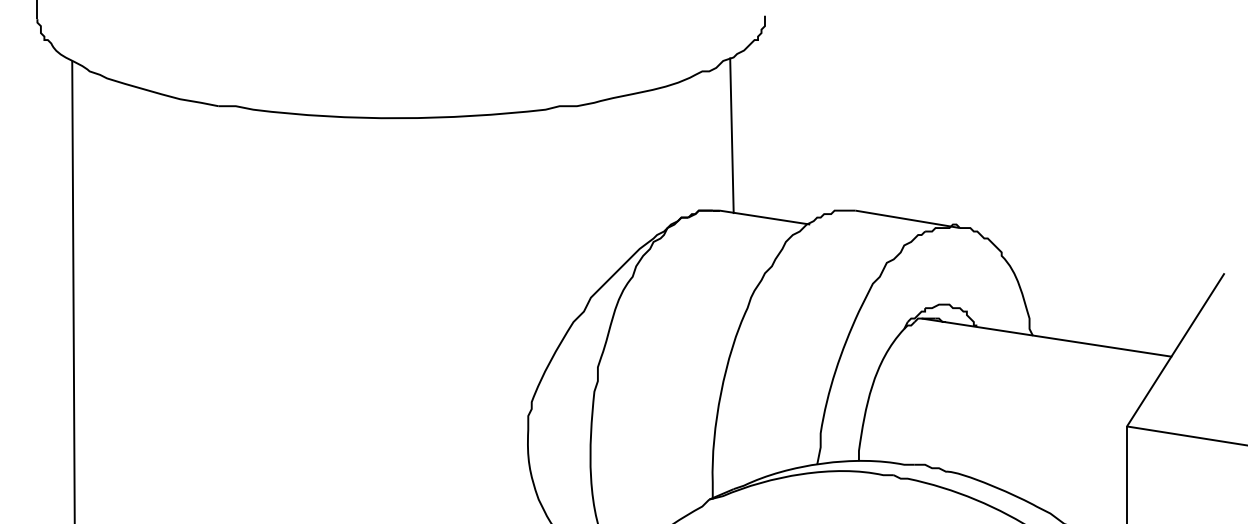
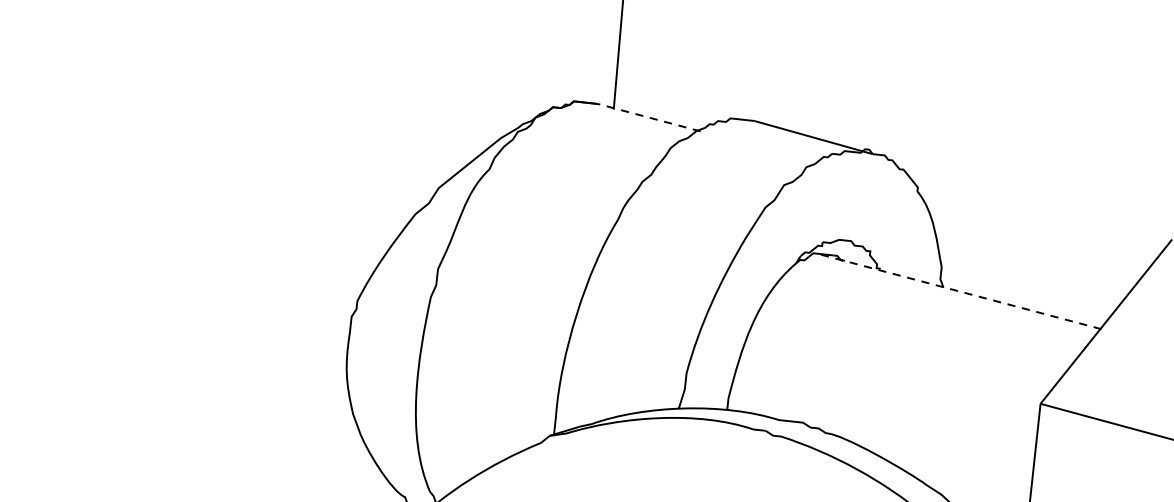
line: (764, 217) -> (648, 117), solid -> dashed
line: (1046, 337) -> (958, 291), solid -> dashed

